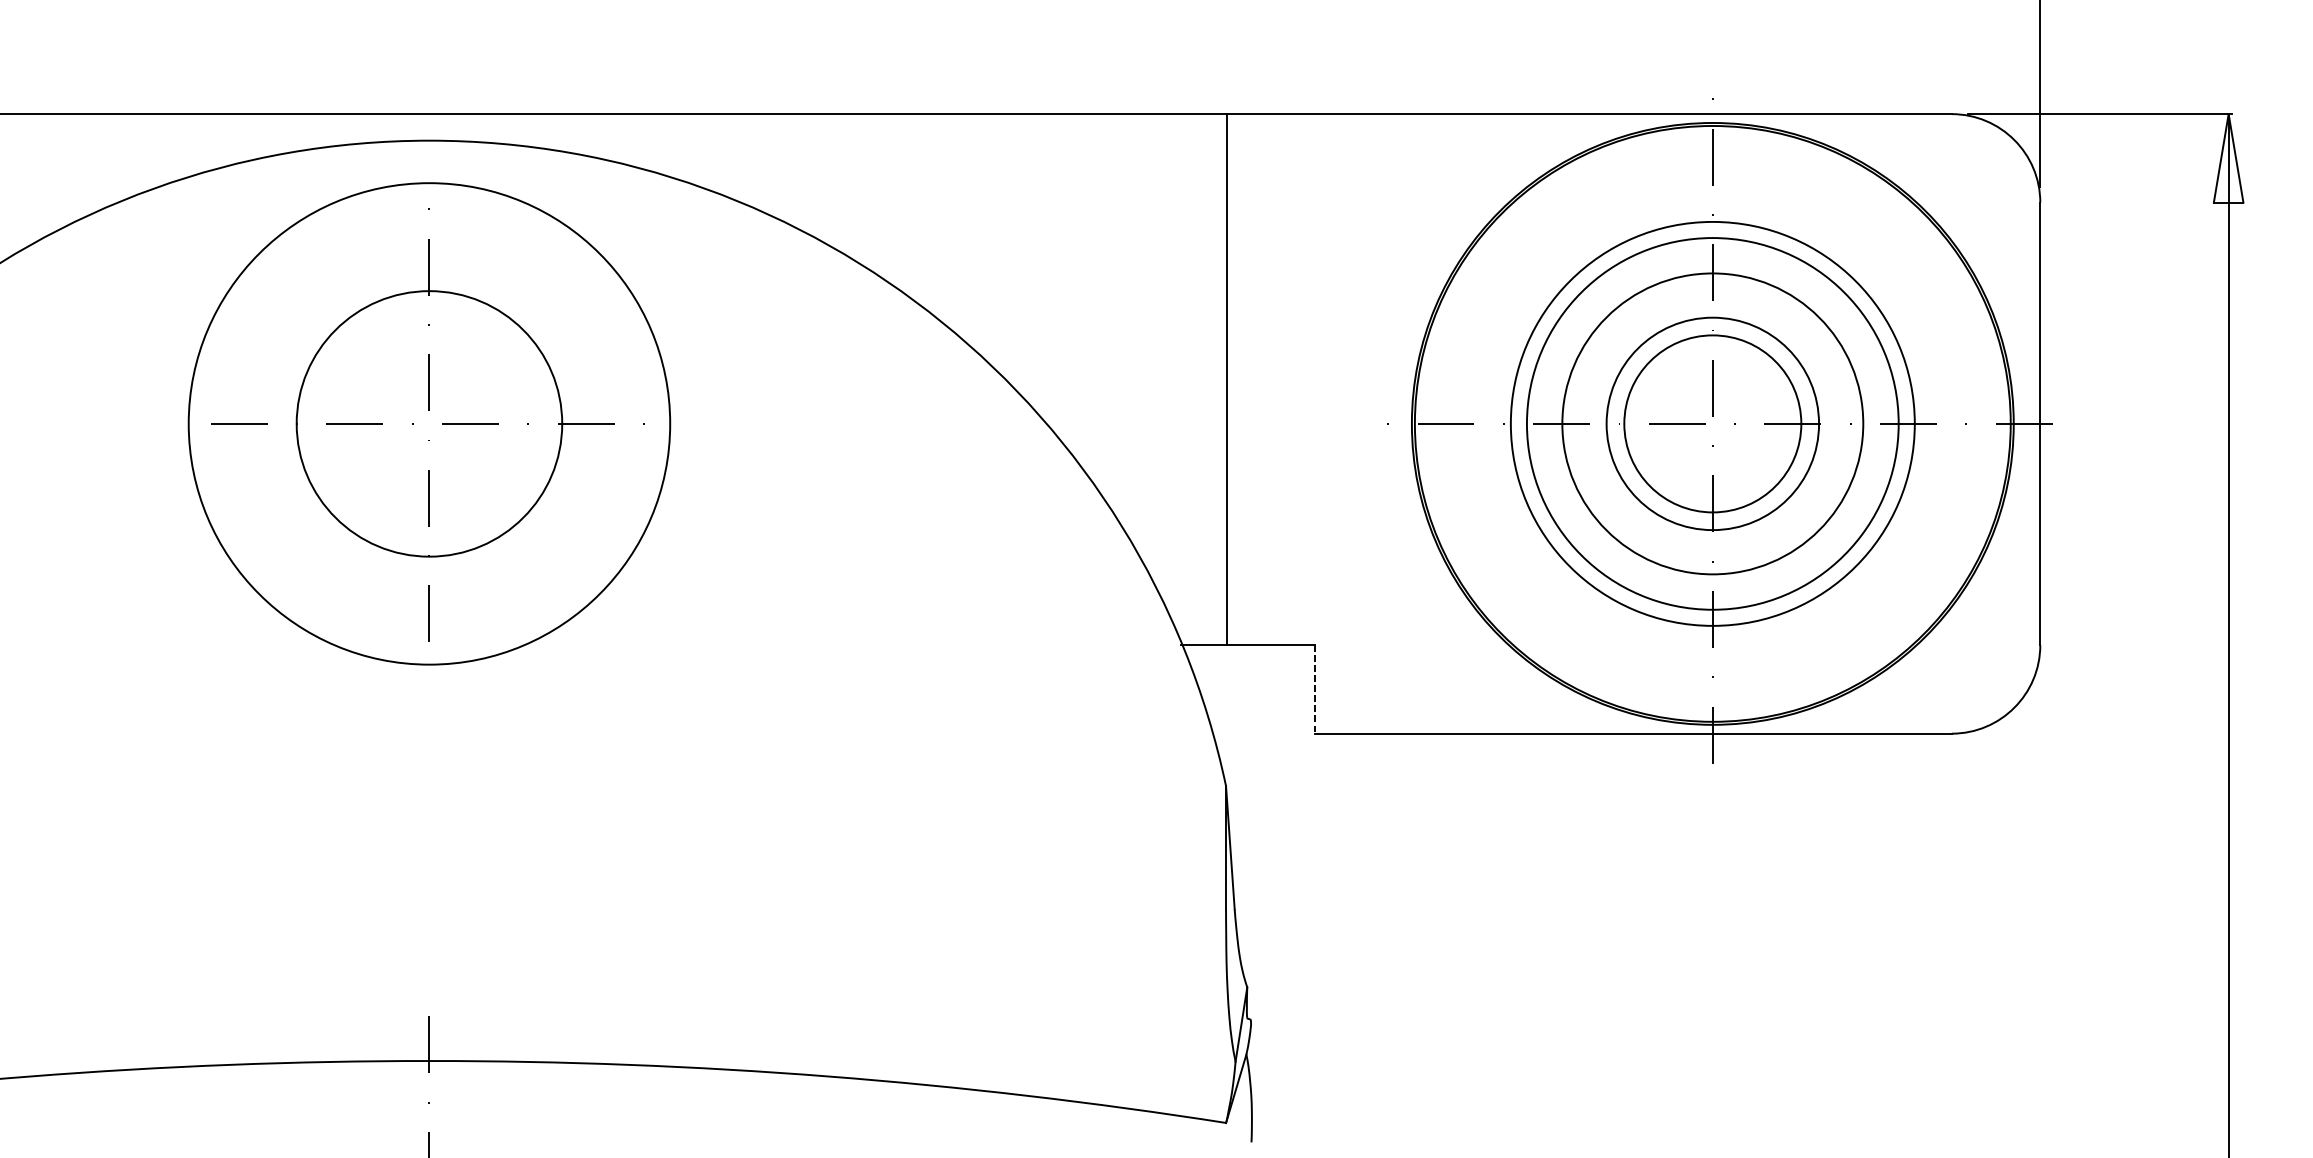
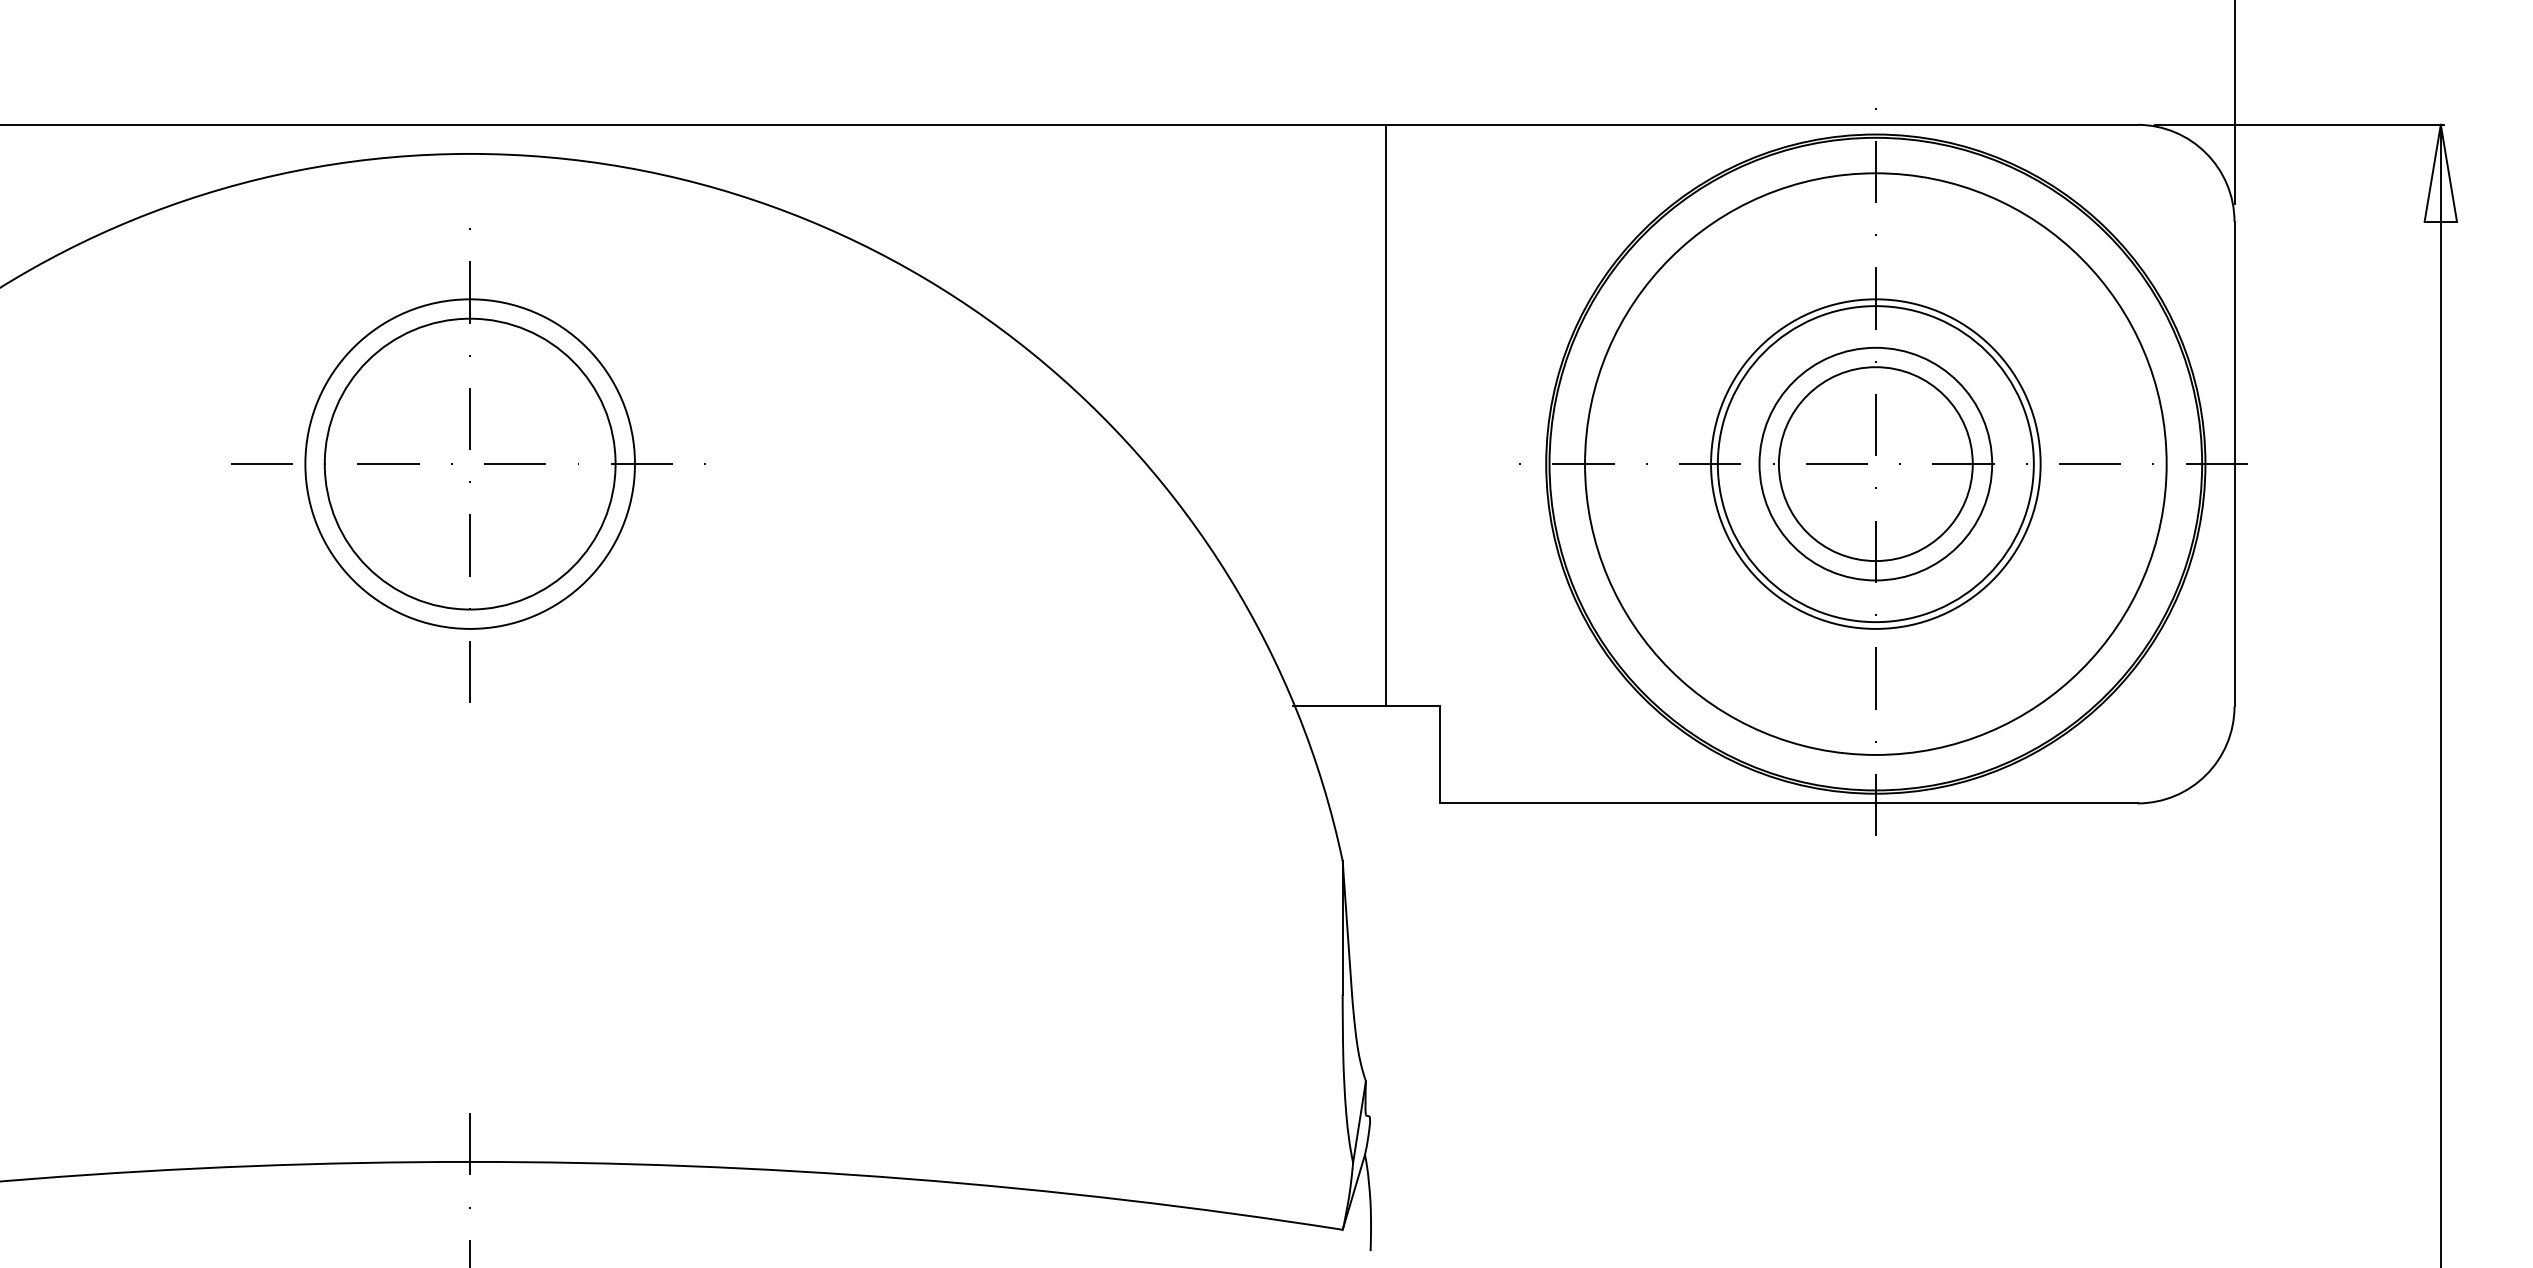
line: (1226, 379) -> (1386, 415), moved
circle: (428, 423) -> (469, 463), size x0.62
circle: (1712, 423) -> (1875, 463), size x1.43
circle: (1712, 424) -> (1875, 464), size x0.71
line: (1314, 689) -> (1439, 755), dashed -> solid

